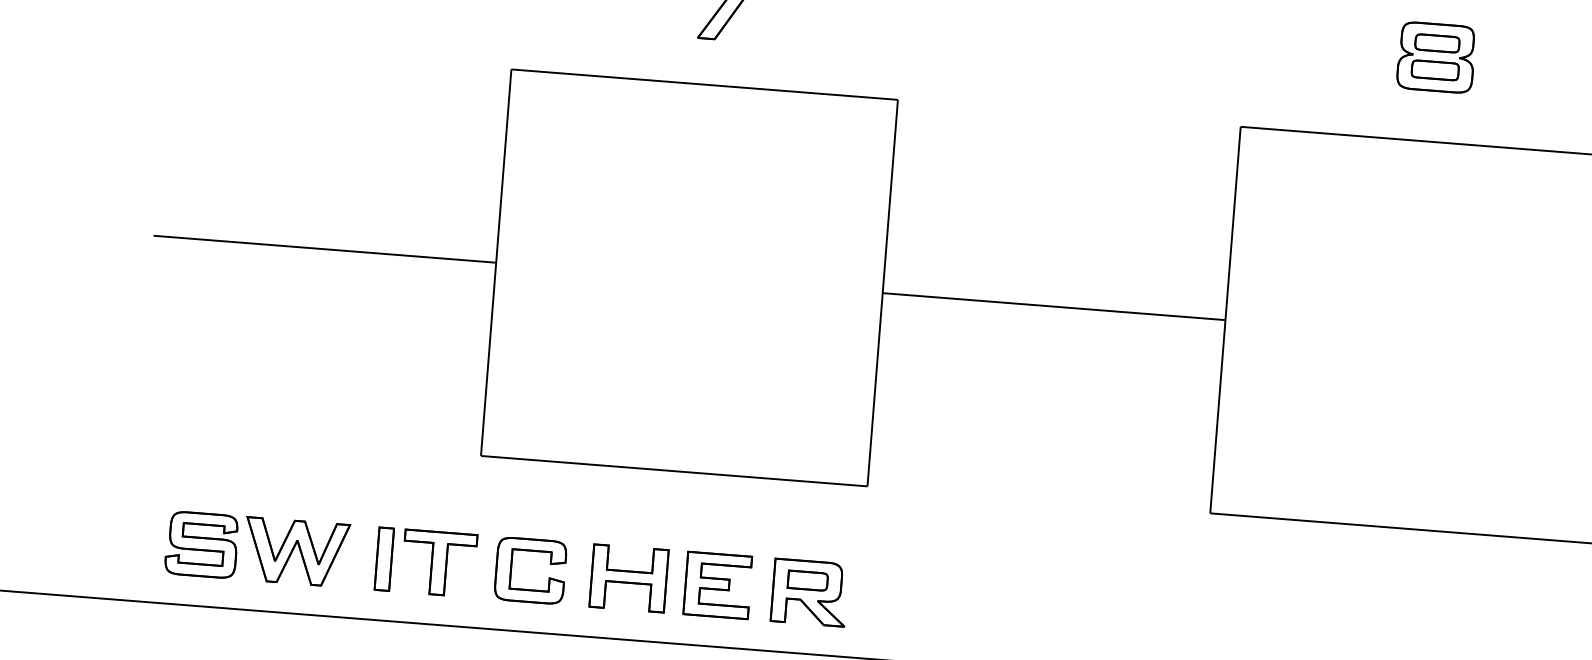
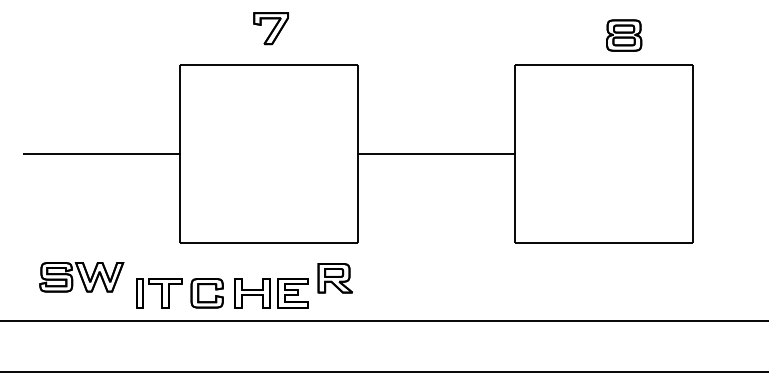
part: (1437, 57) -> (624, 35), moved
part: (256, 549) -> (81, 277), moved
part: (807, 592) -> (334, 278), moved

